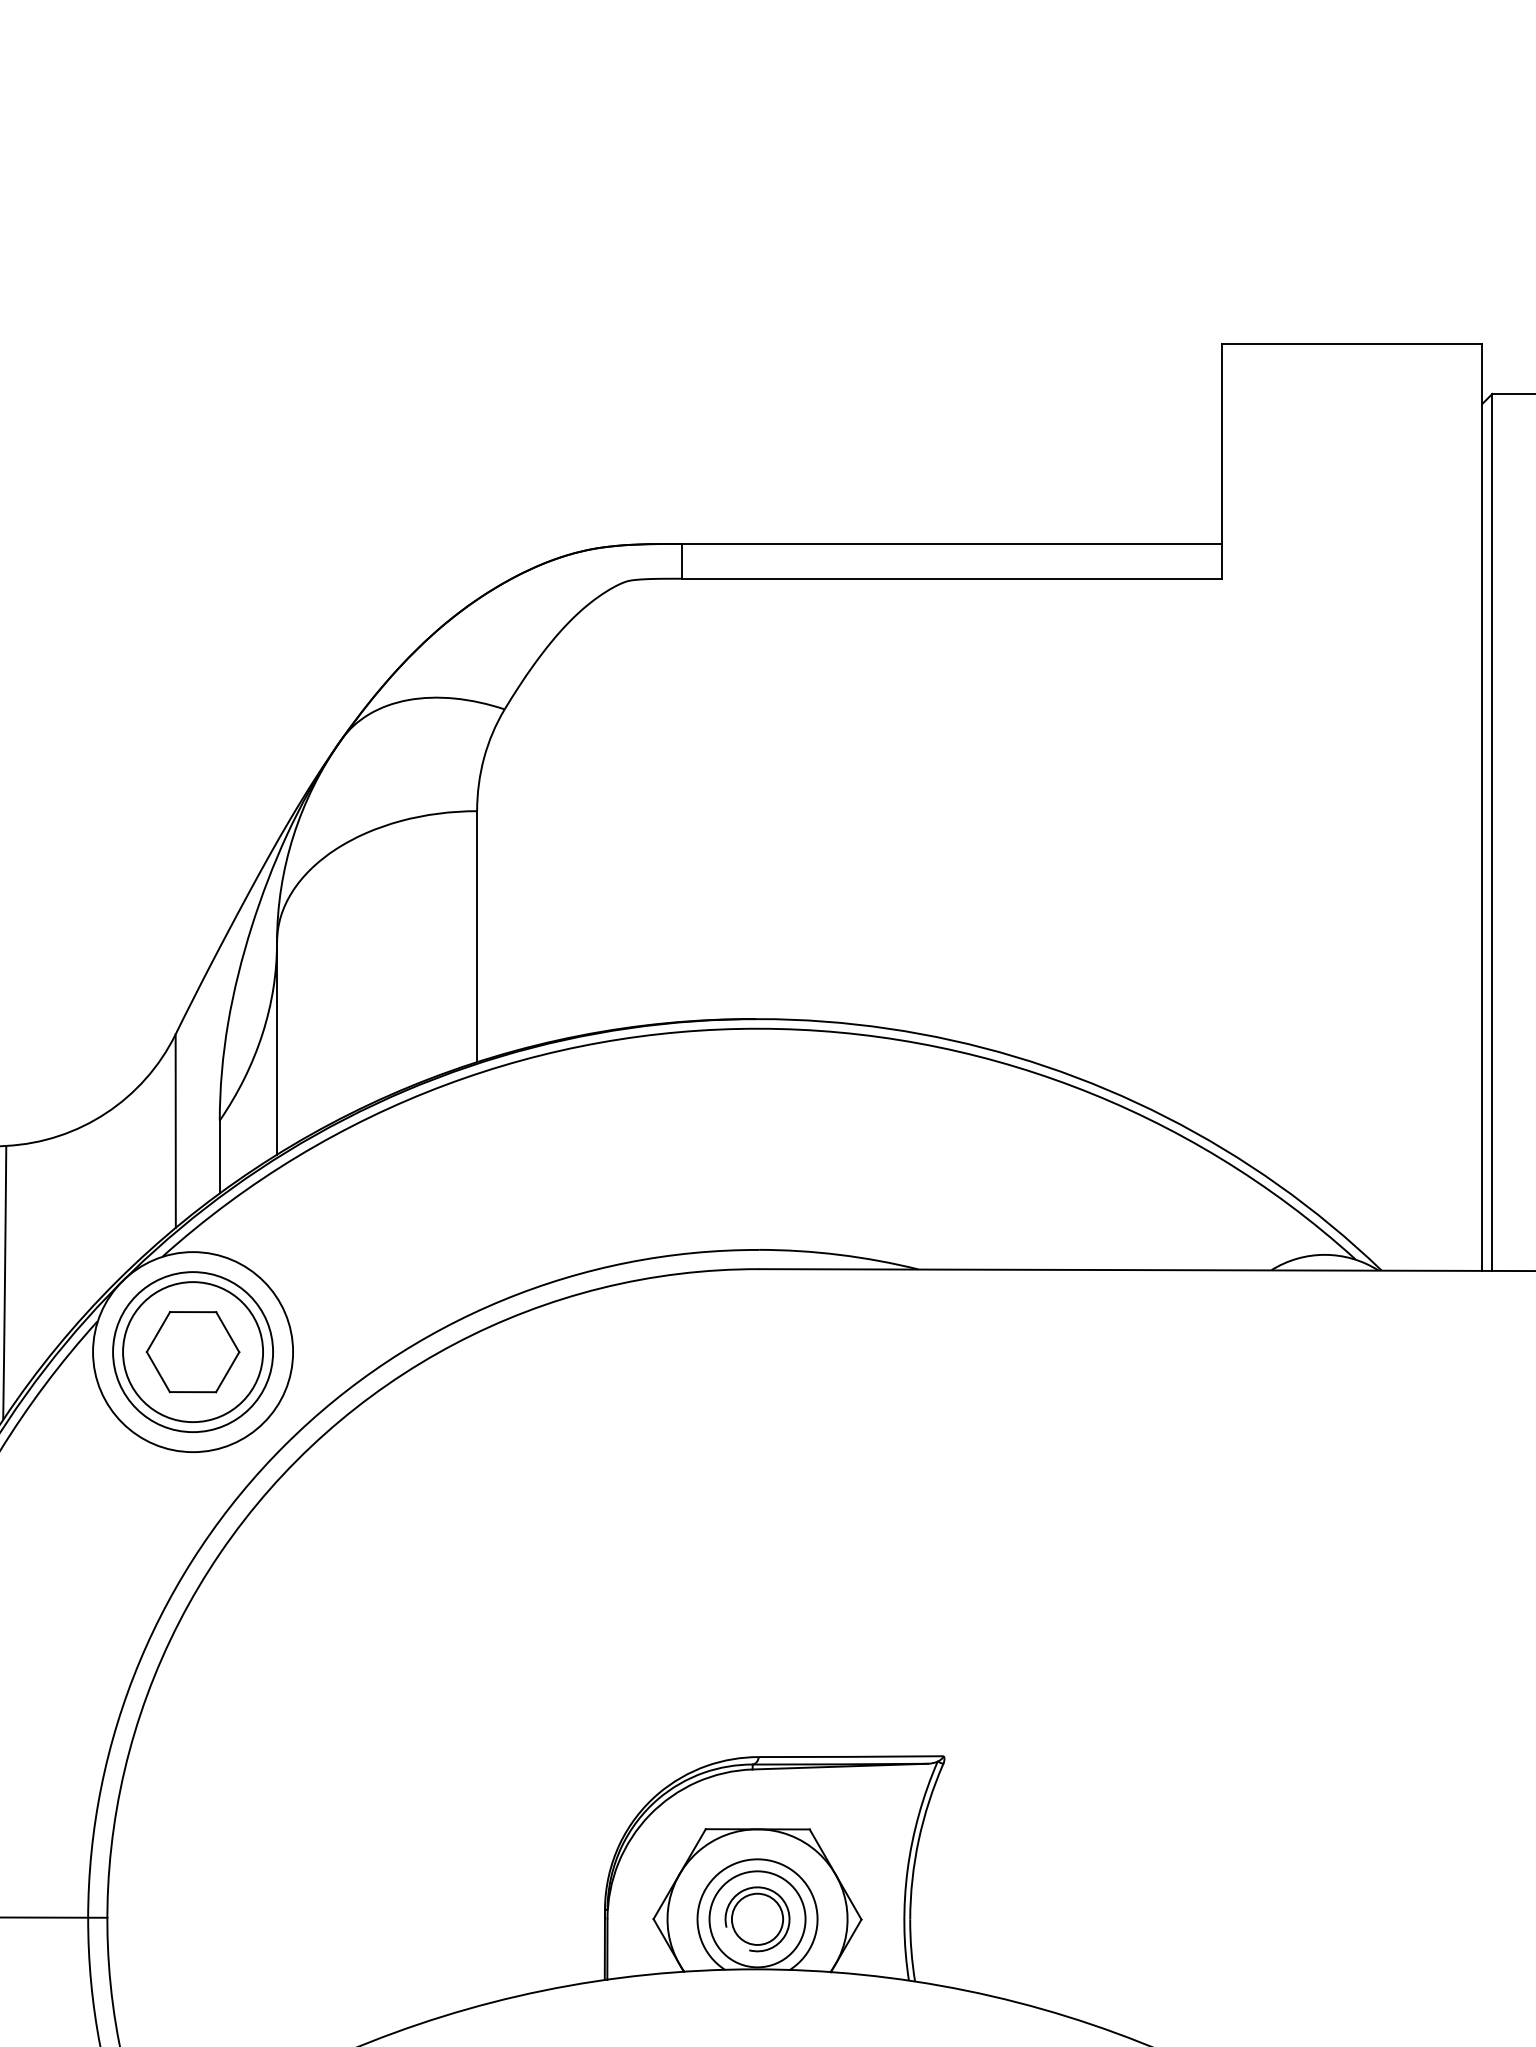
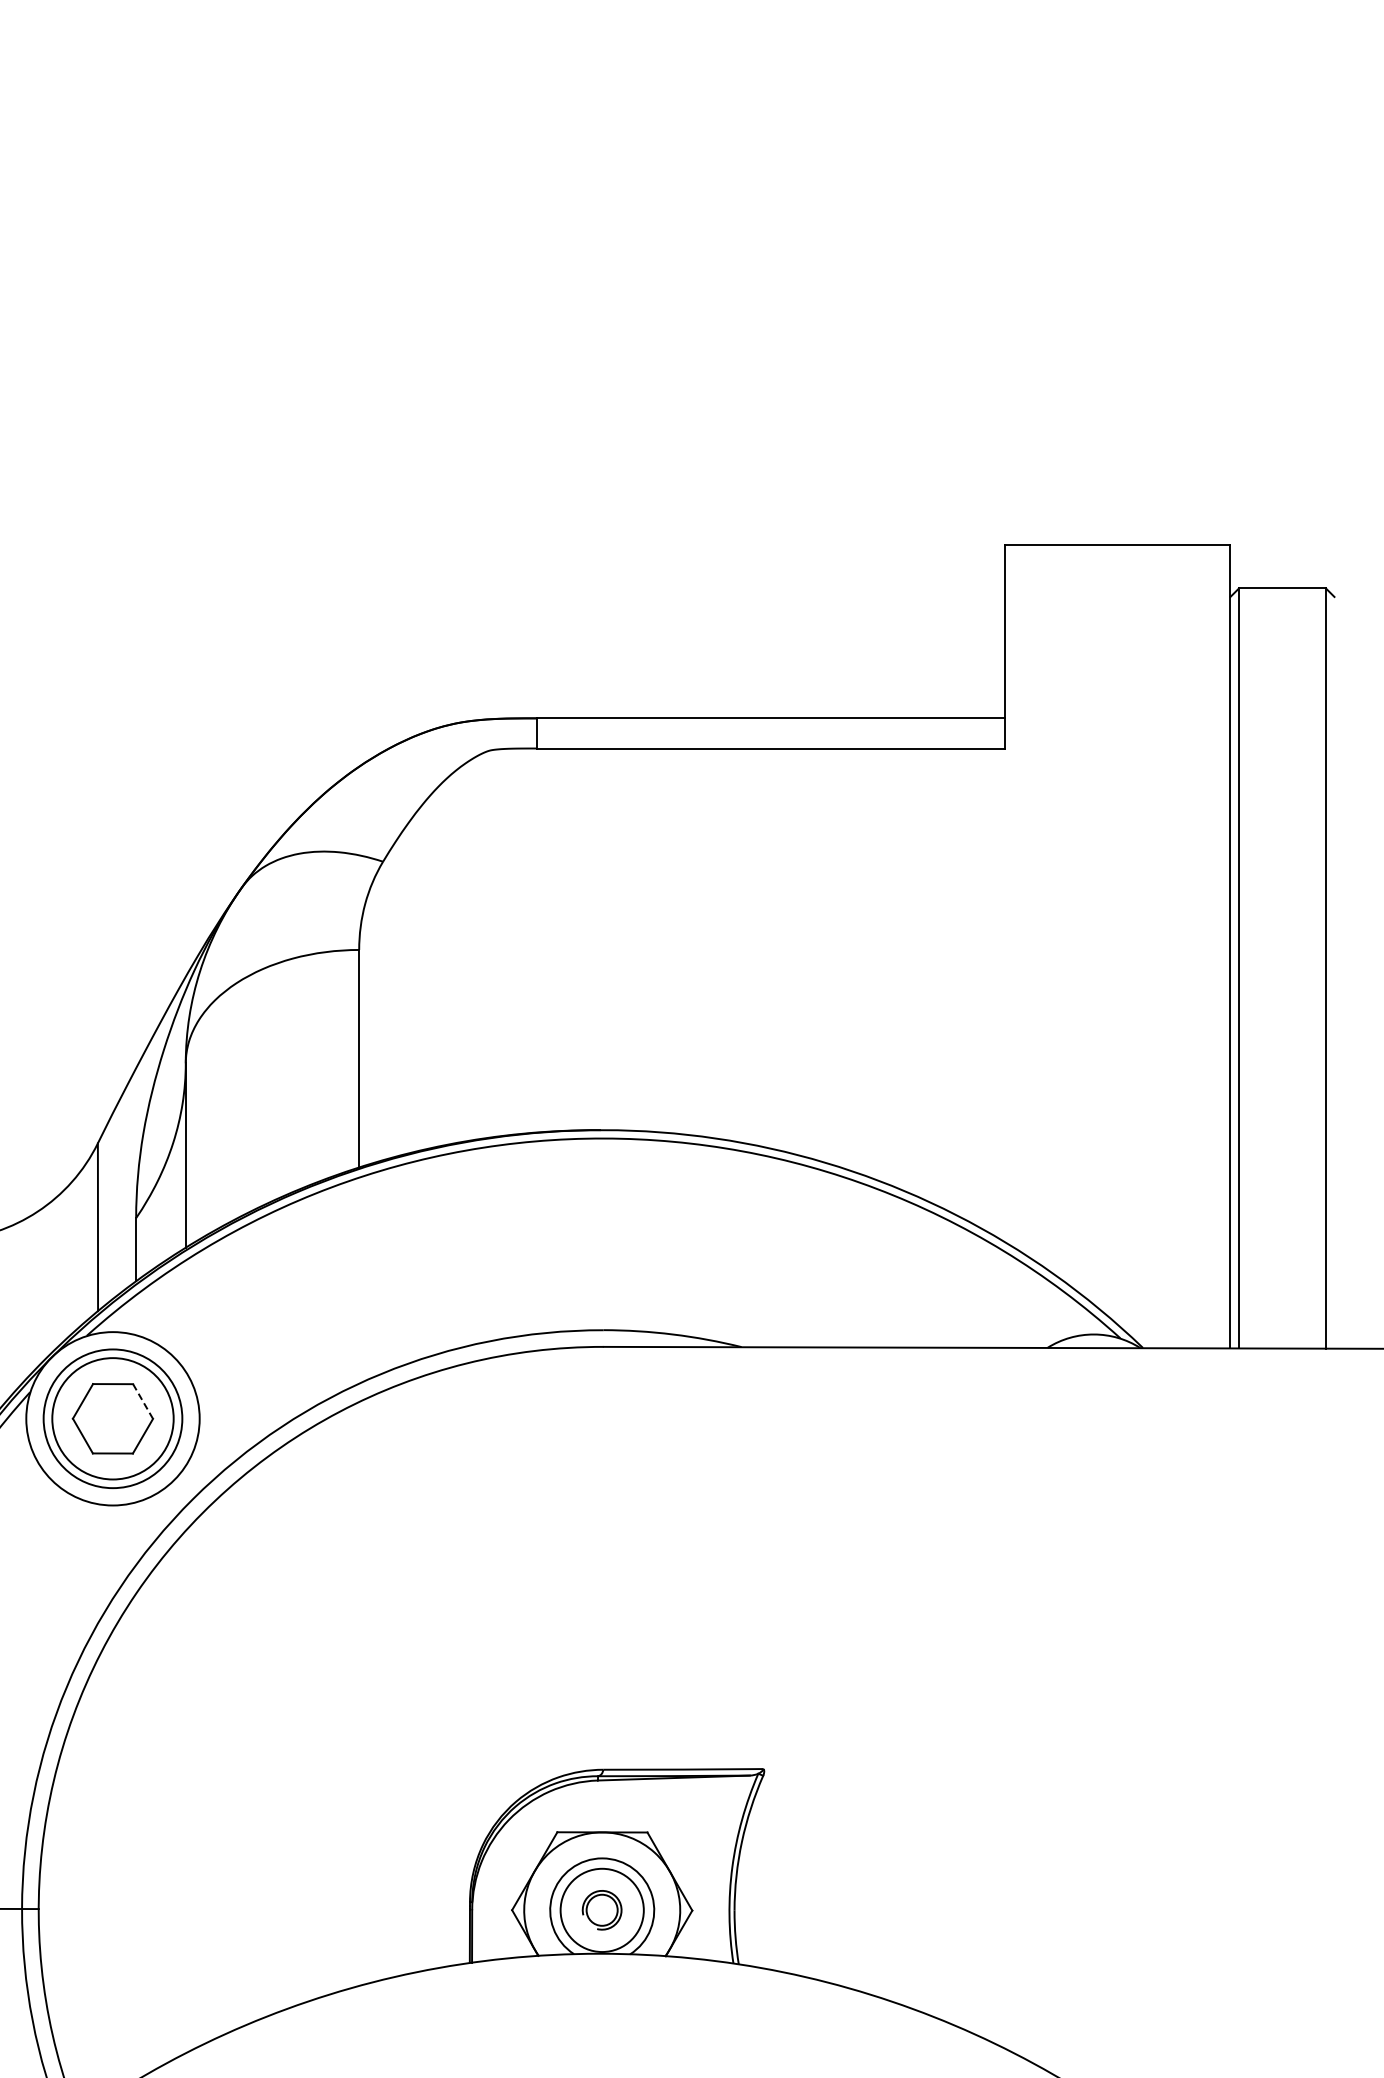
line: (227, 1332) -> (142, 1401), solid -> dashed
part: (756, 1918) -> (601, 1909), size x0.7

